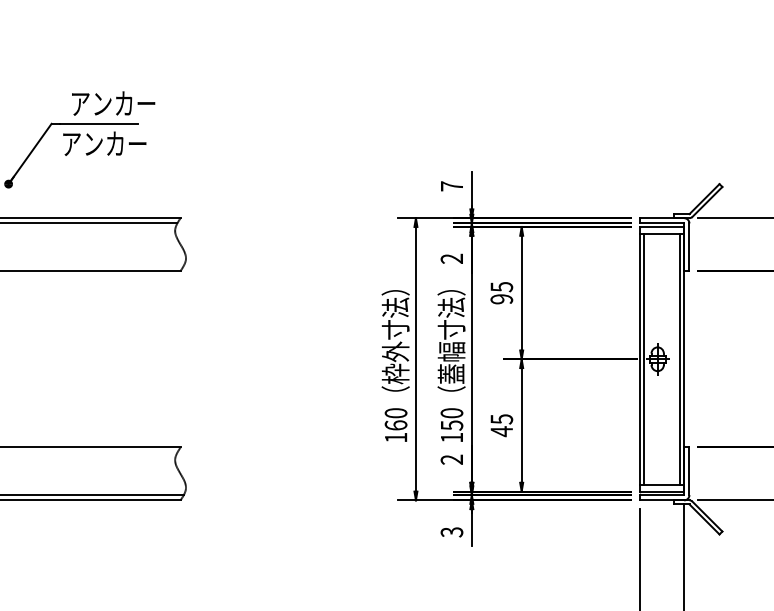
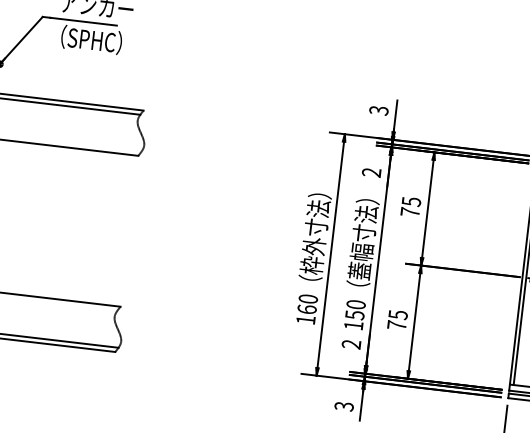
text: (104, 143) -> (86, 39), アンカー -> （SPHC）
text: (451, 186) -> (378, 110), 7 -> 3
text: (501, 299) -> (409, 212), 95 -> 75
text: (501, 431) -> (396, 325), 45 -> 75

